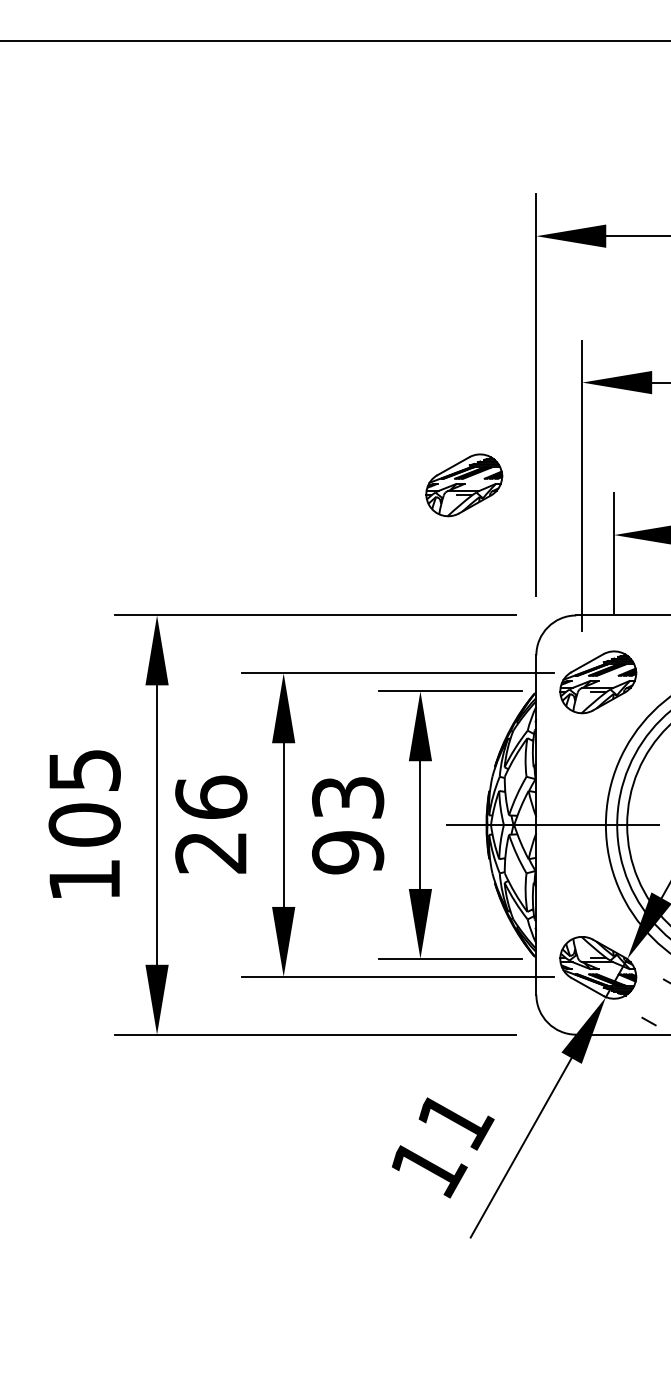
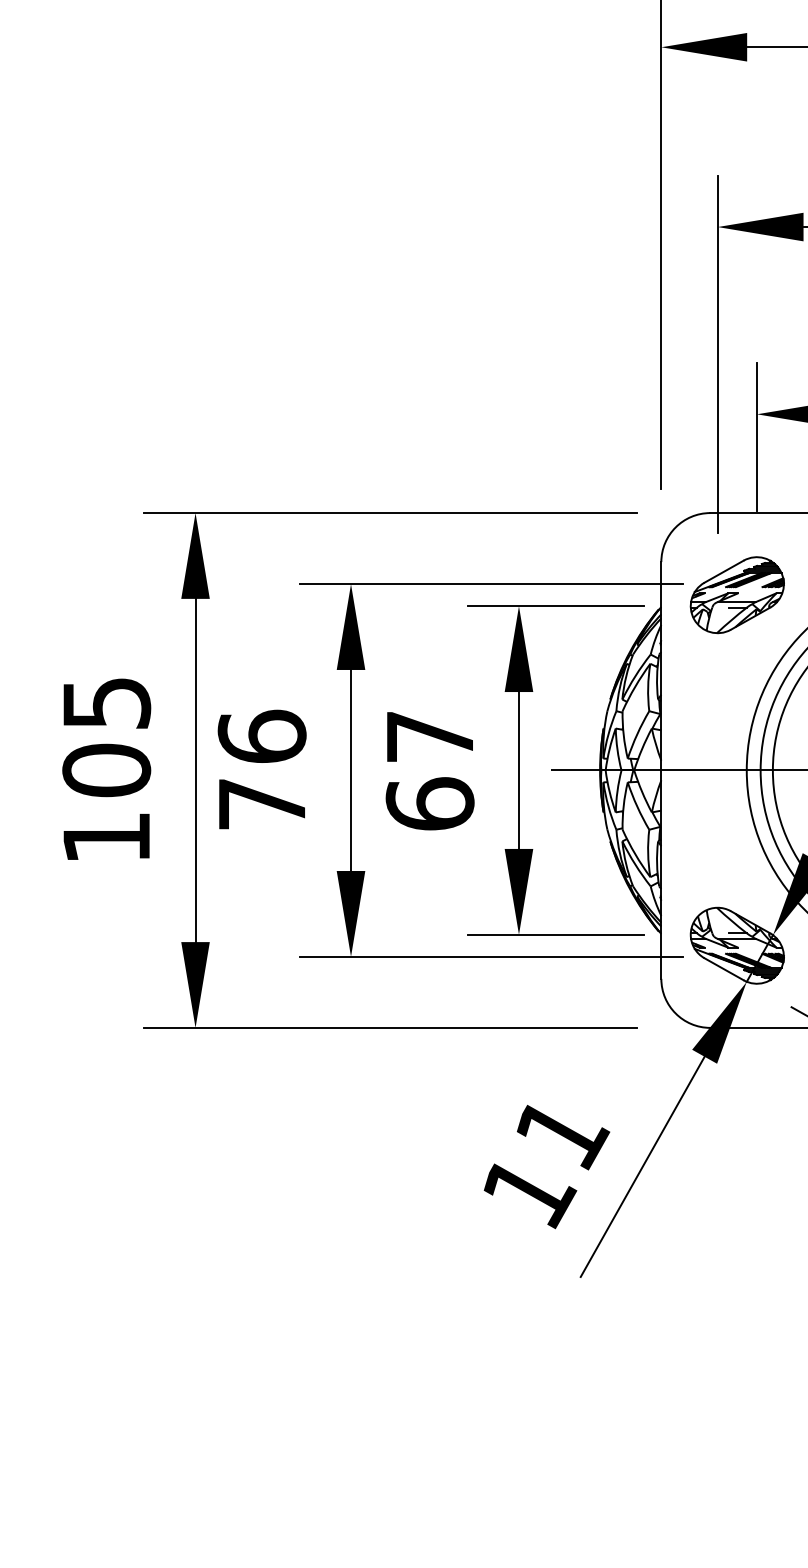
part: (464, 485) -> (573, 353), removed
text: (348, 825) -> (430, 770), 93 -> 67
text: (210, 852) -> (261, 804), 26 -> 76

